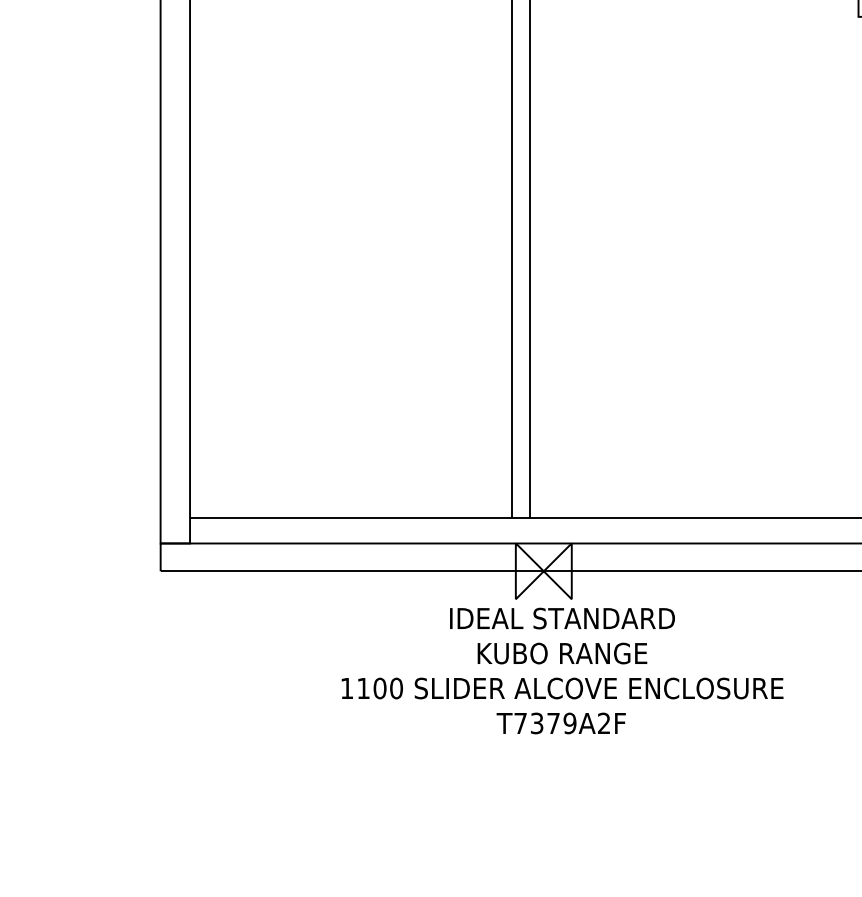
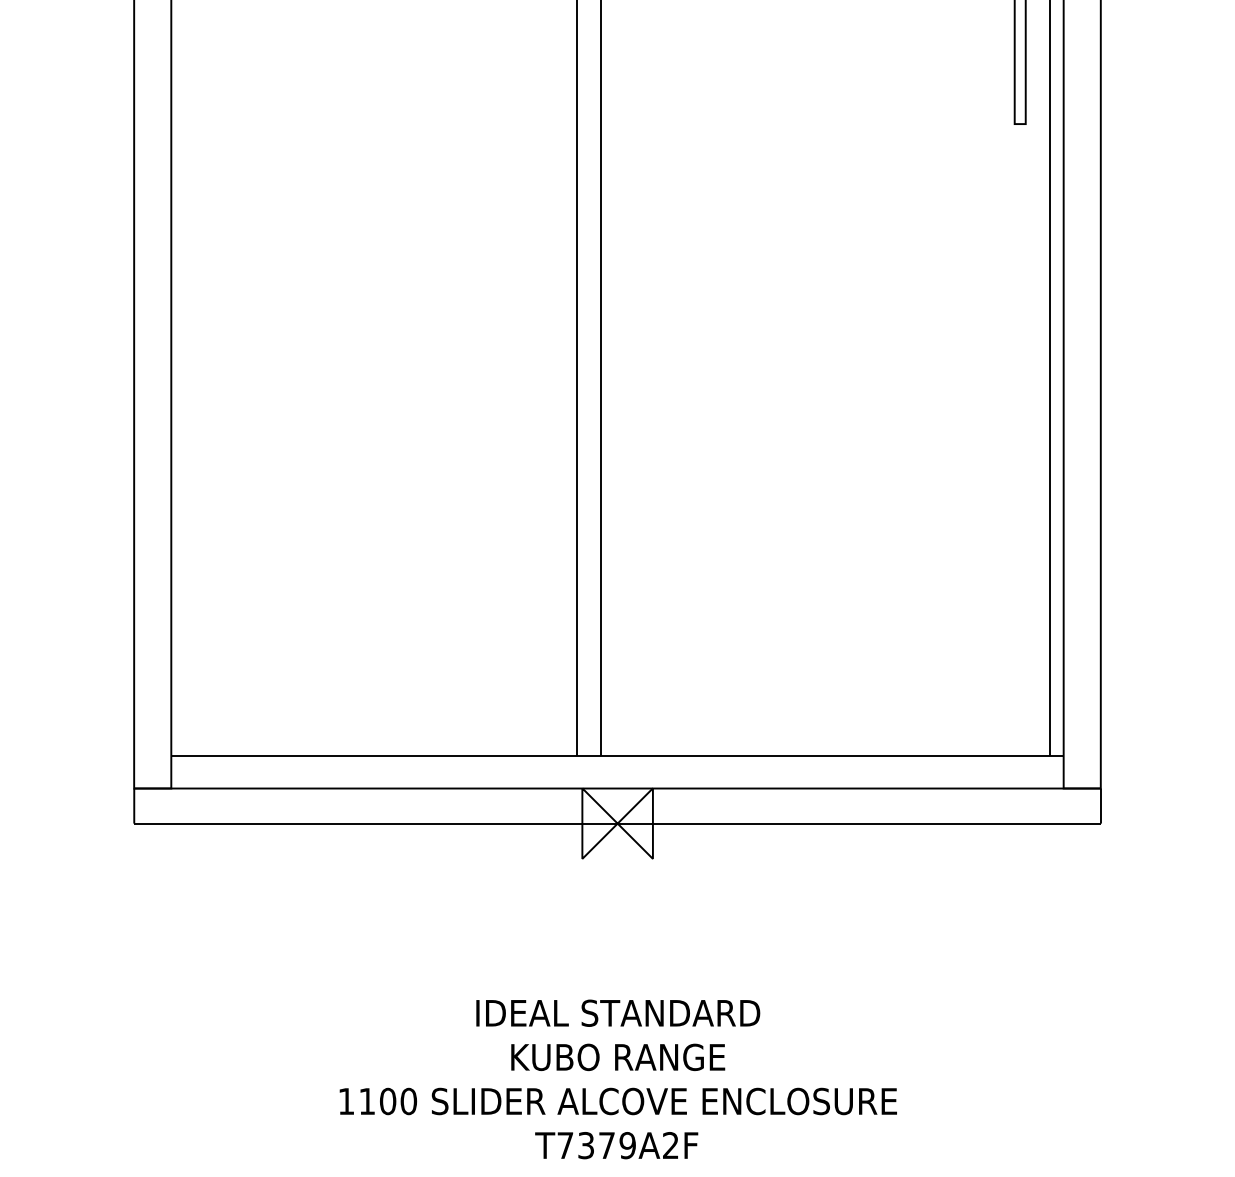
text: (561, 671) -> (617, 1079), moved

